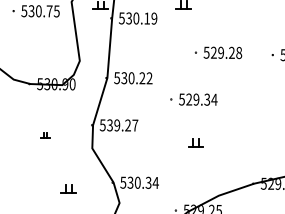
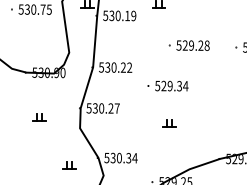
text: (117, 125) -> (101, 108), 539.27 -> 530.27
part: (45, 135) -> (39, 117), size x1.67
part: (68, 189) -> (69, 165), moved

